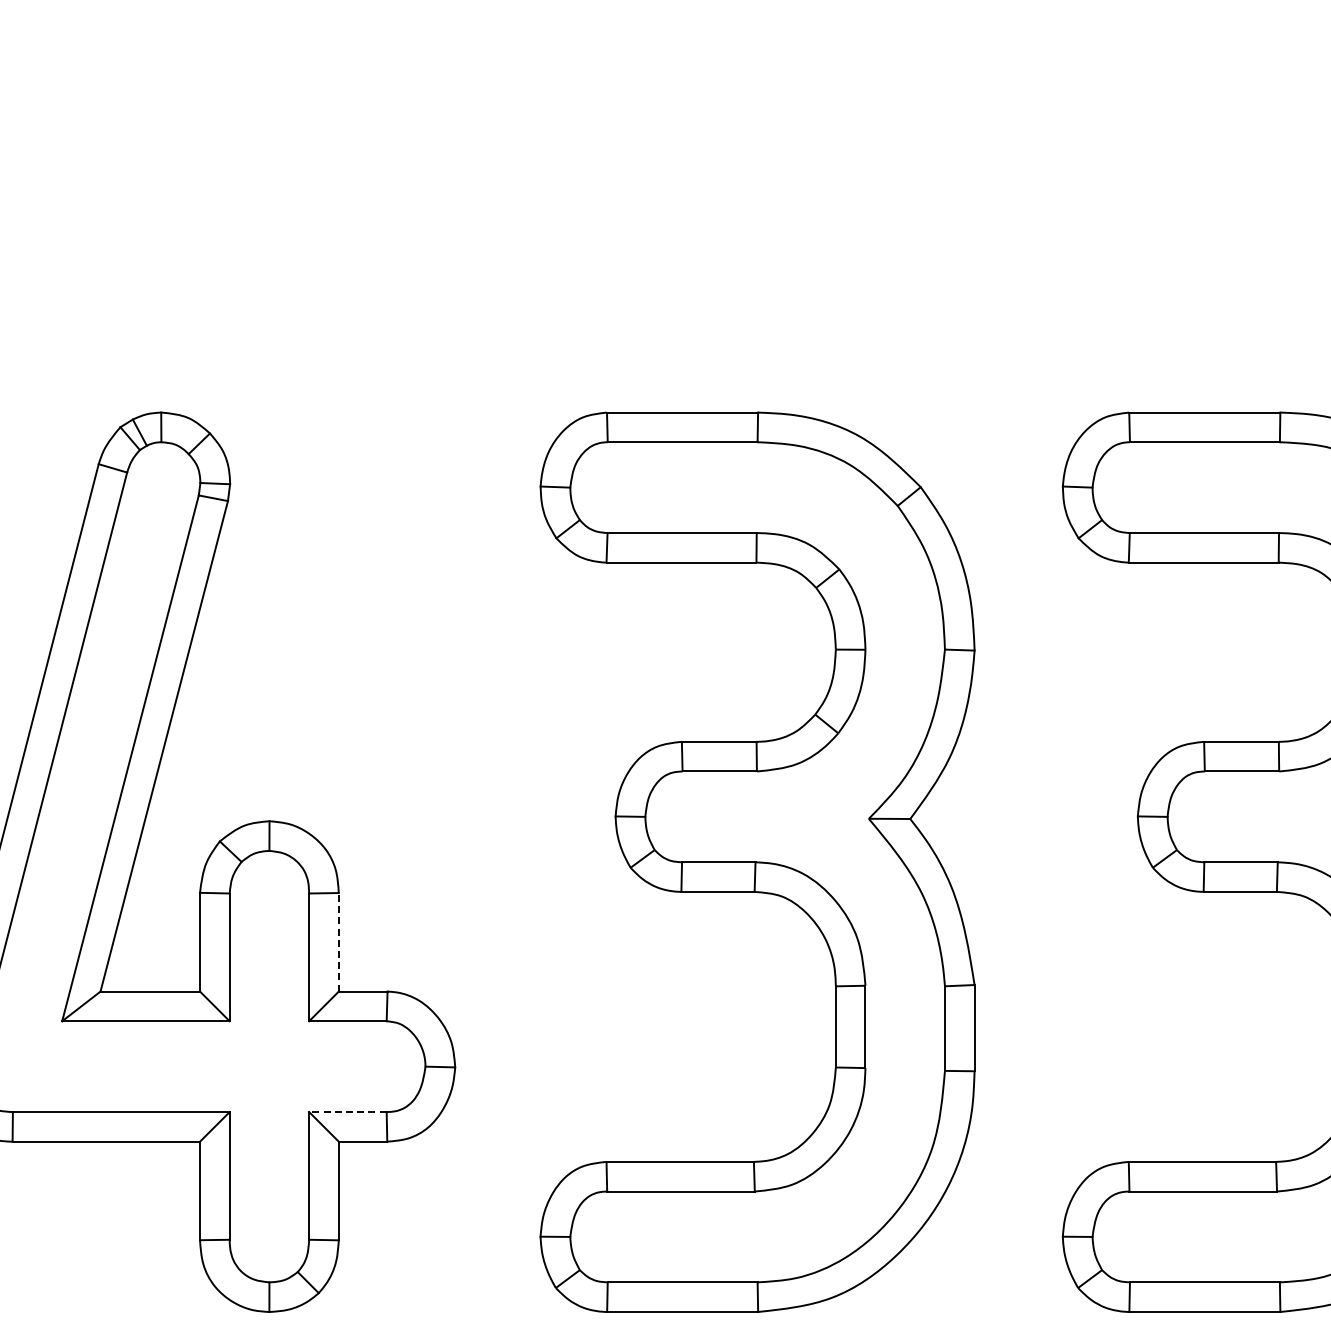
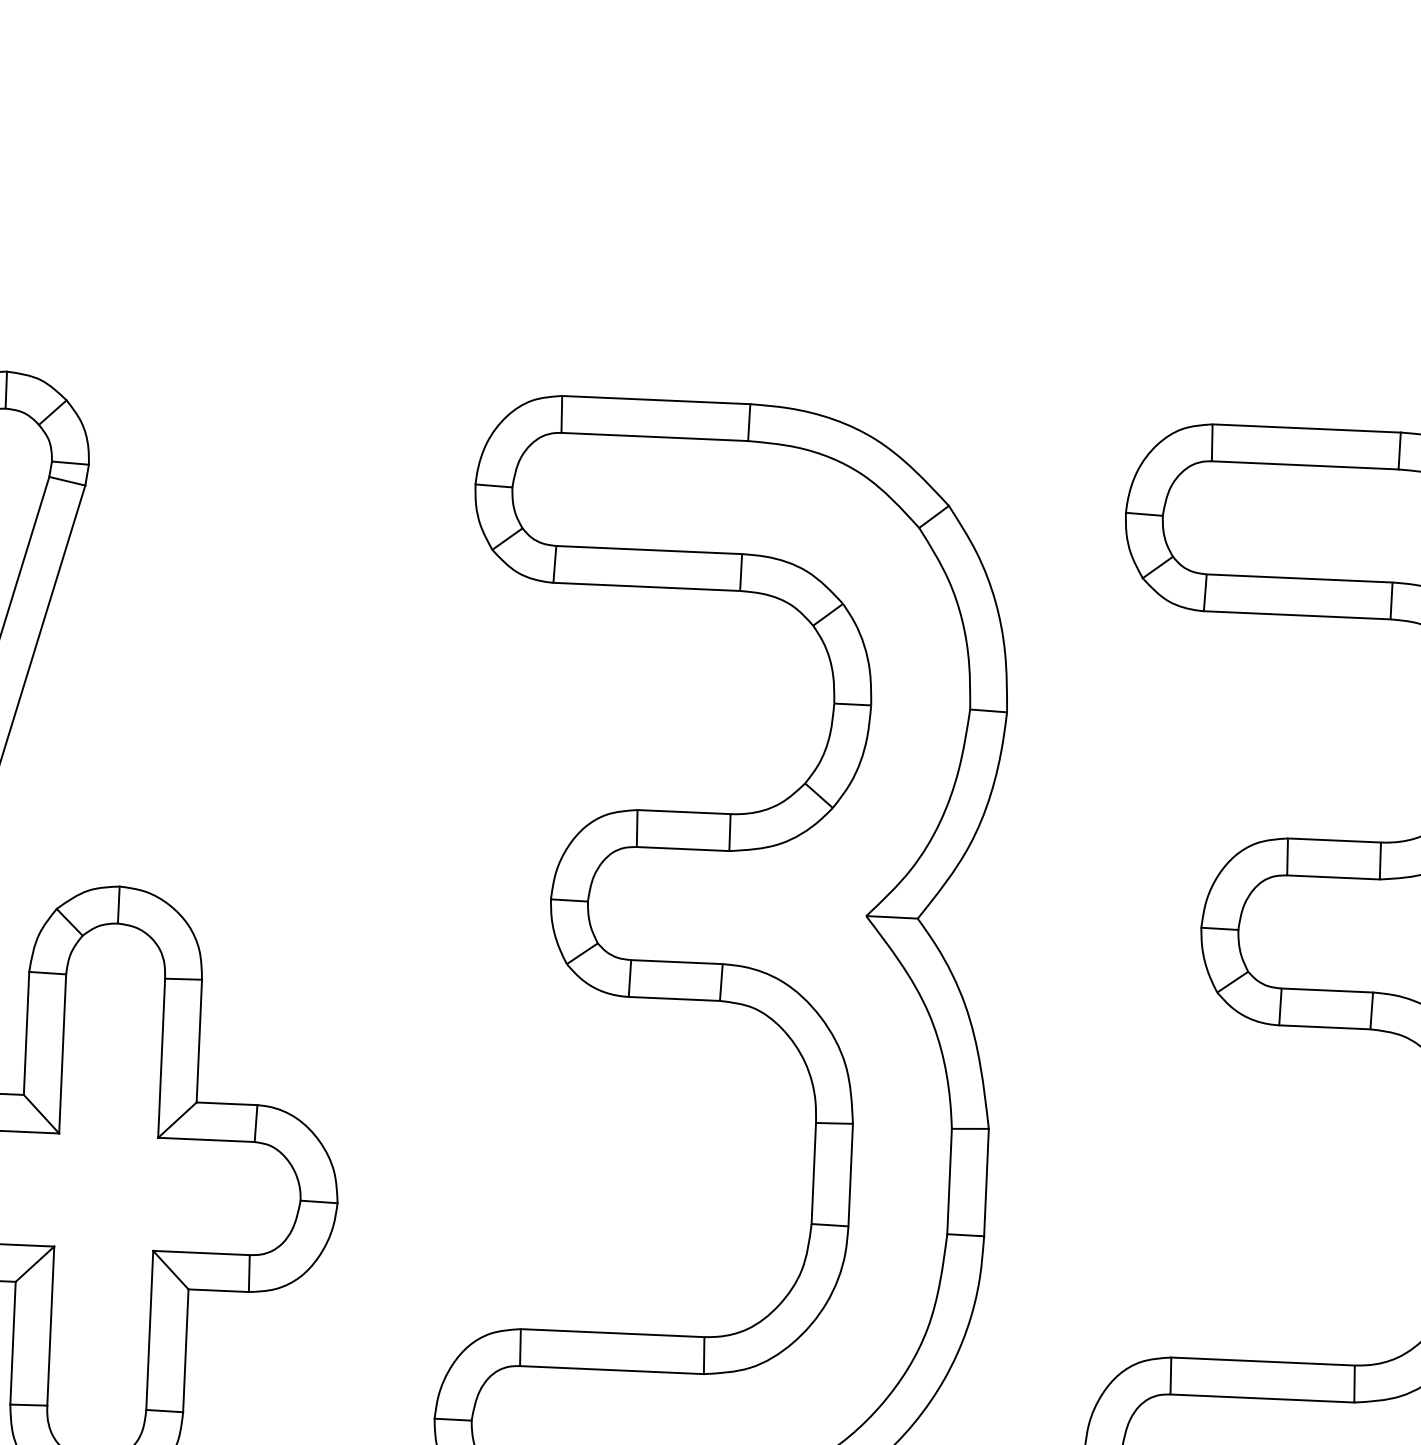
line: (338, 941) -> (199, 1040), dashed -> solid
line: (347, 1112) -> (200, 1253), dashed -> solid

